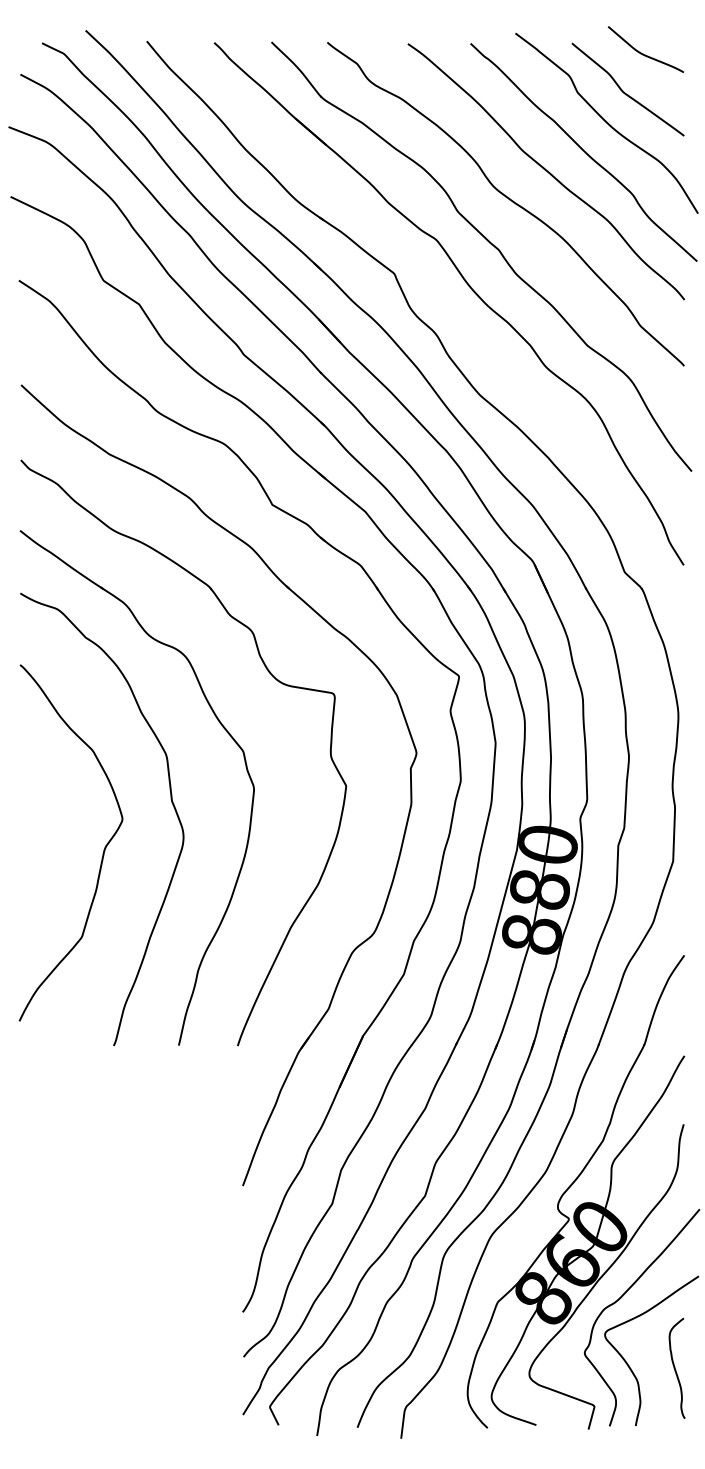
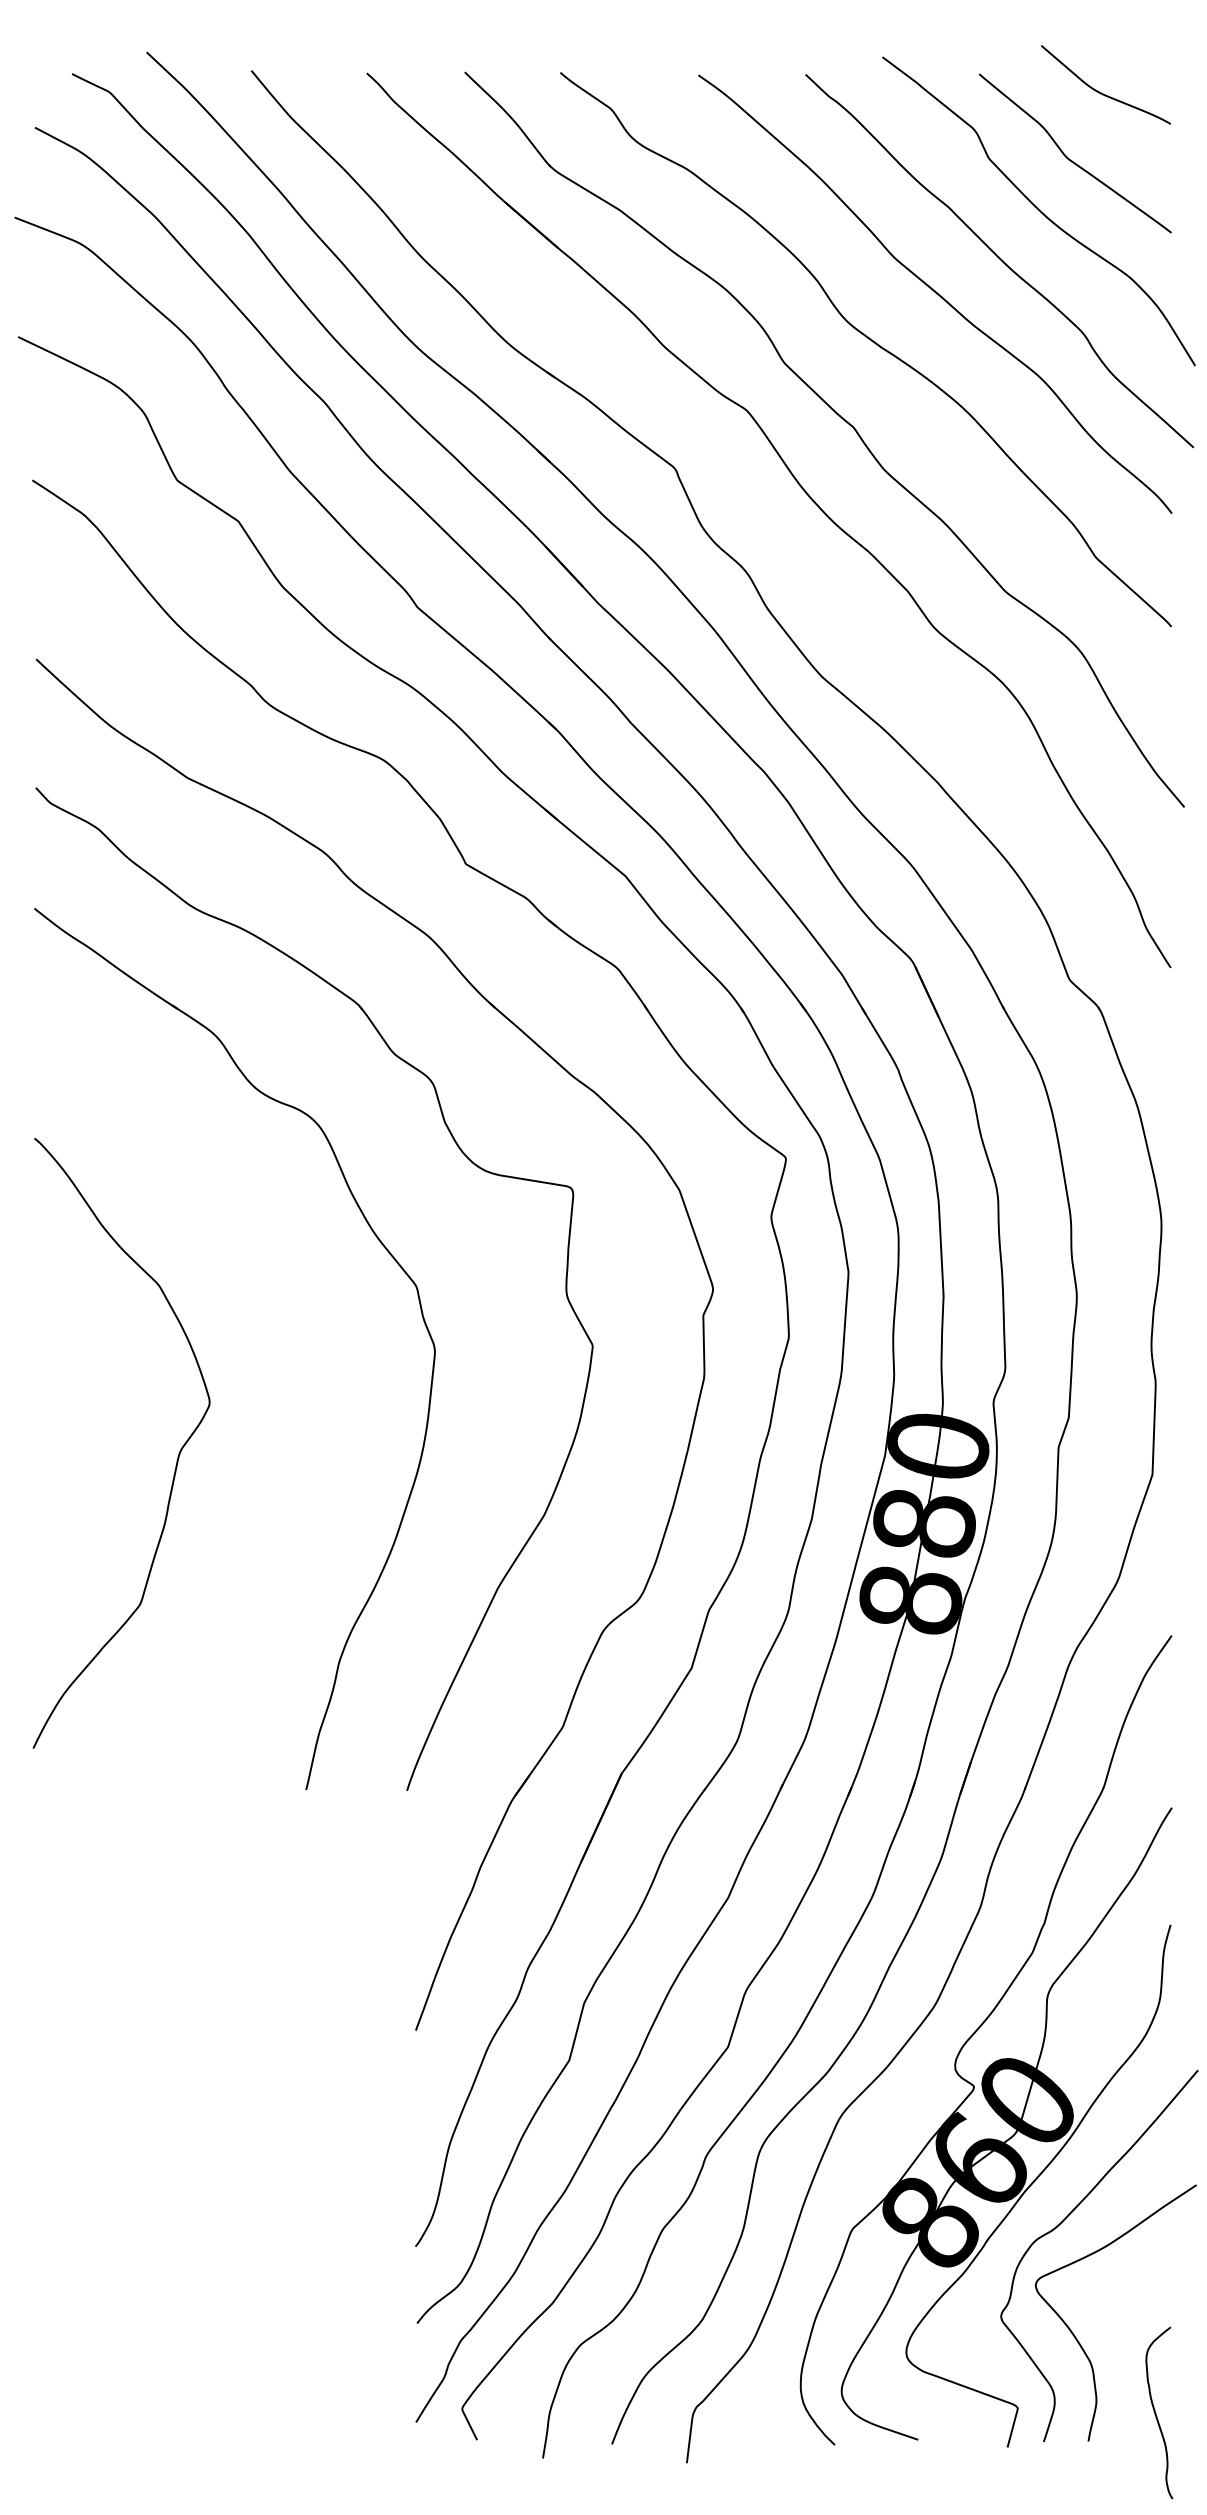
curve: (170, 799) -> (291, 1368), removed
curve: (675, 1367) -> (1156, 2411), moved

